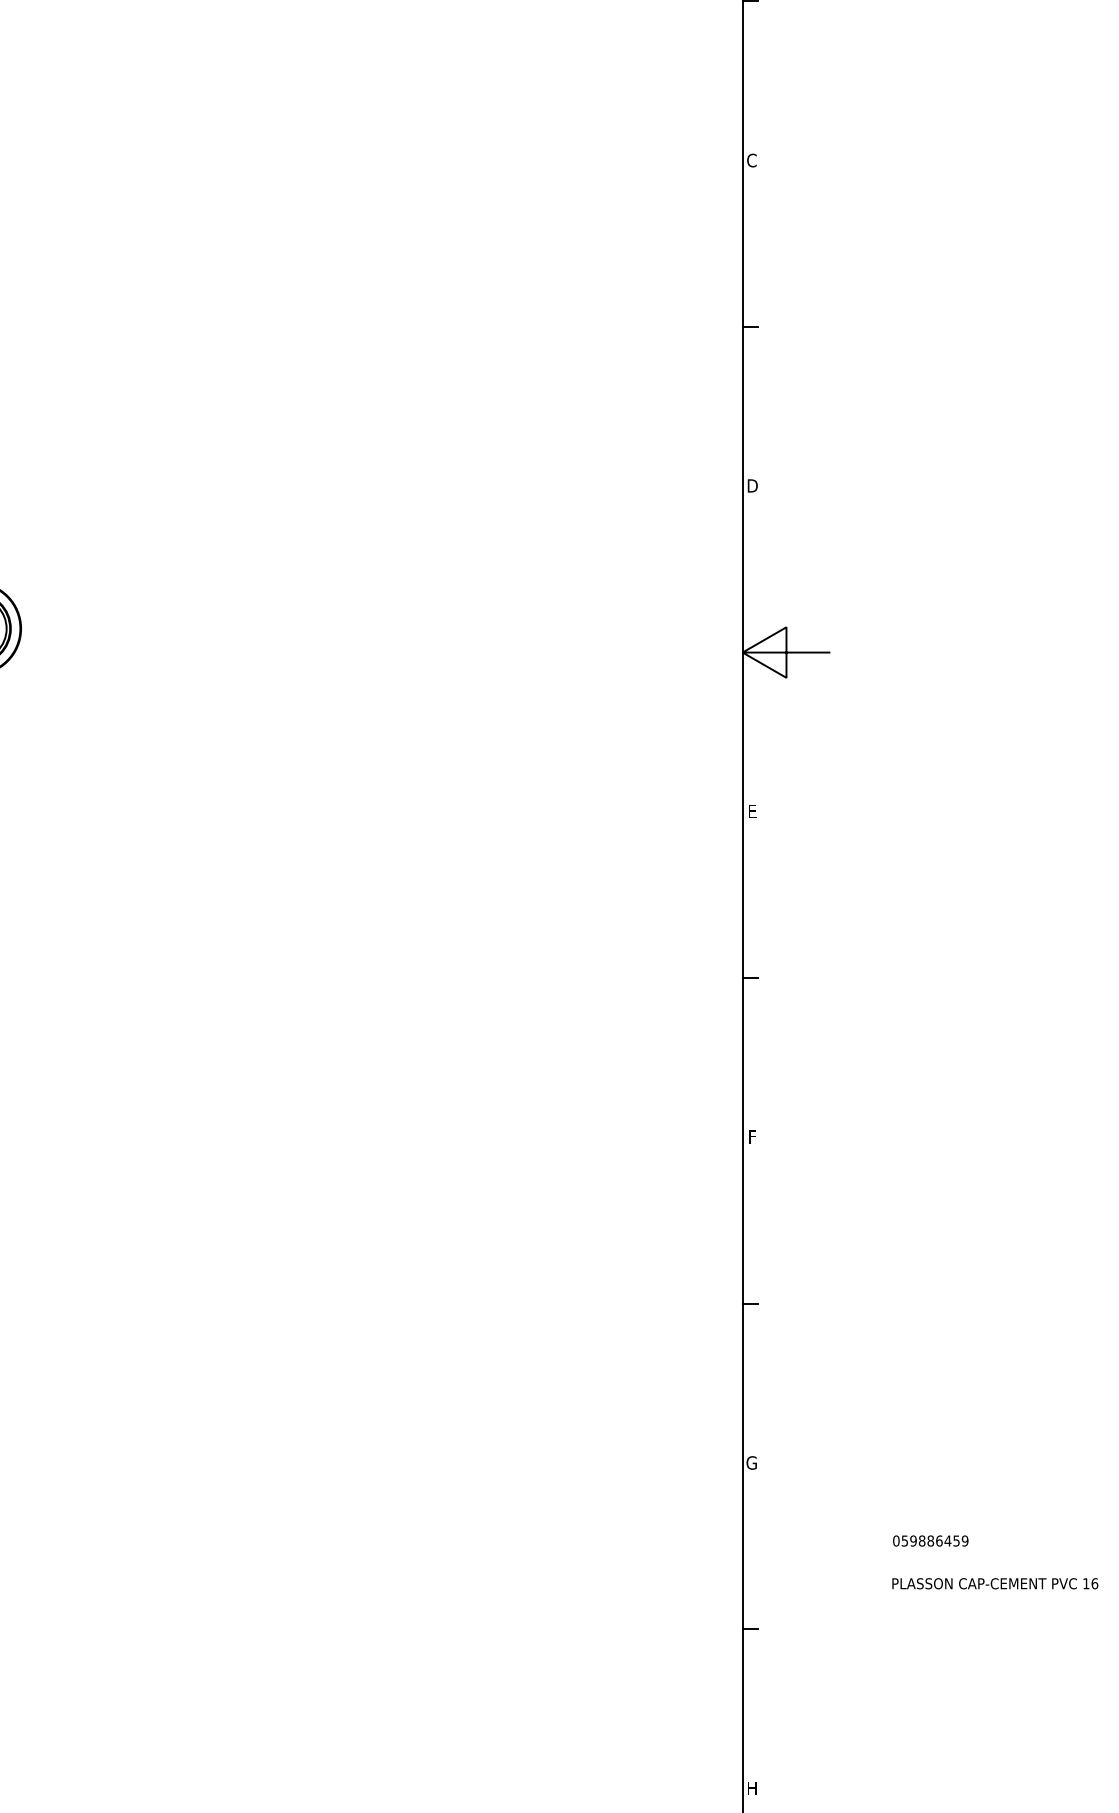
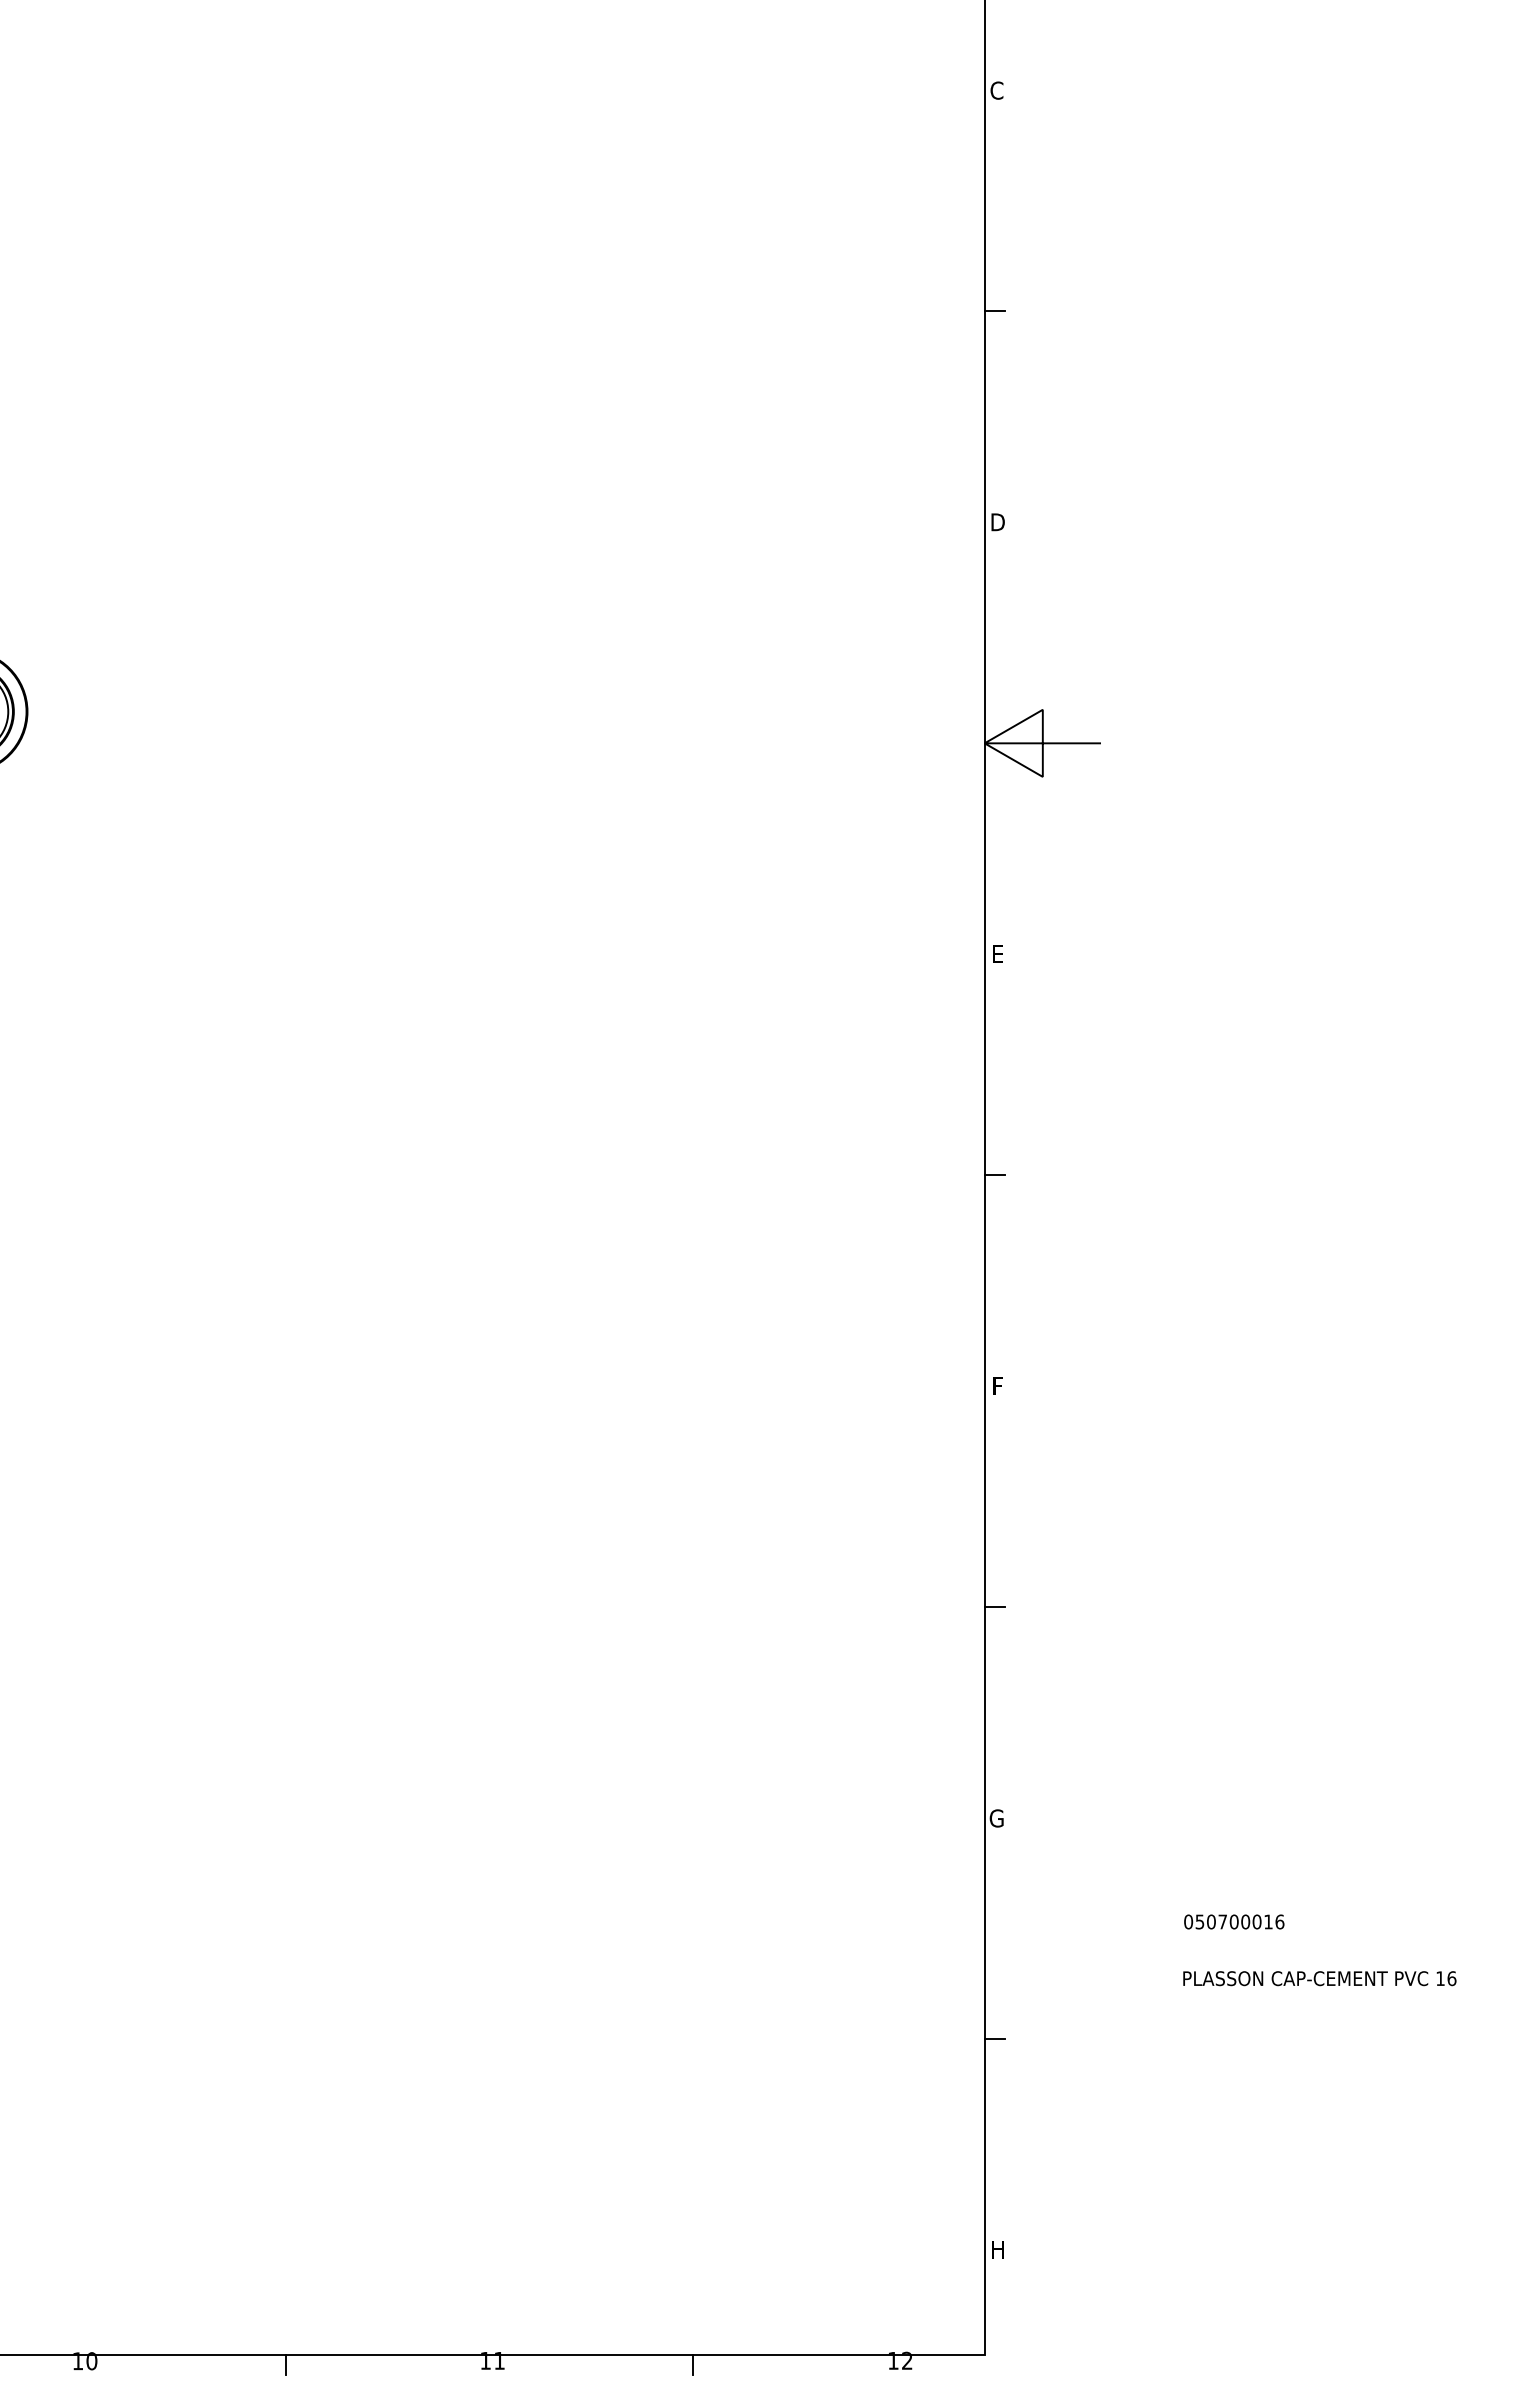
text: (939, 1540) -> (1245, 1921), 059886459 -> 050700016

